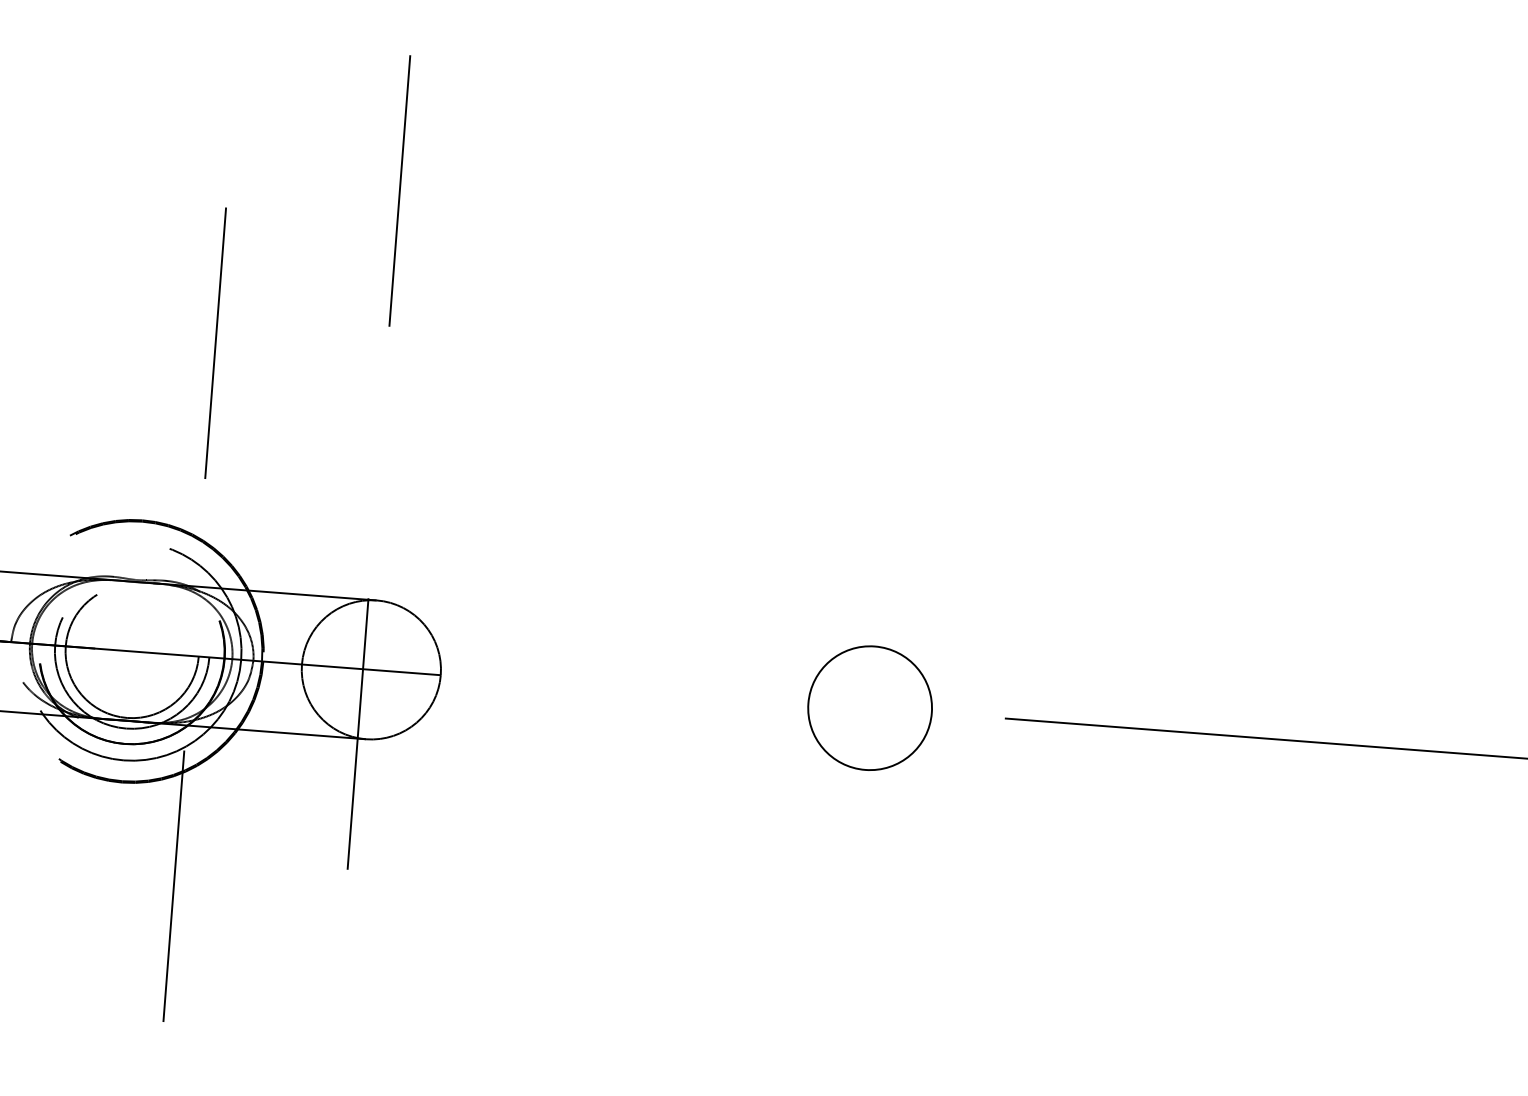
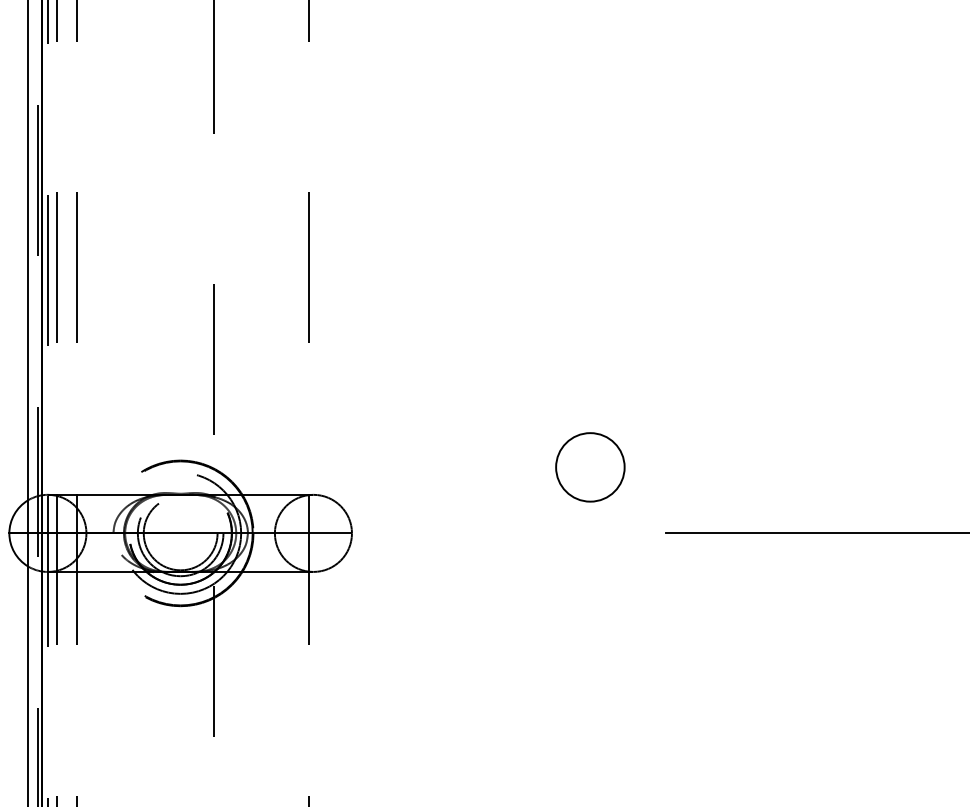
circle: (870, 708) -> (590, 467), moved

